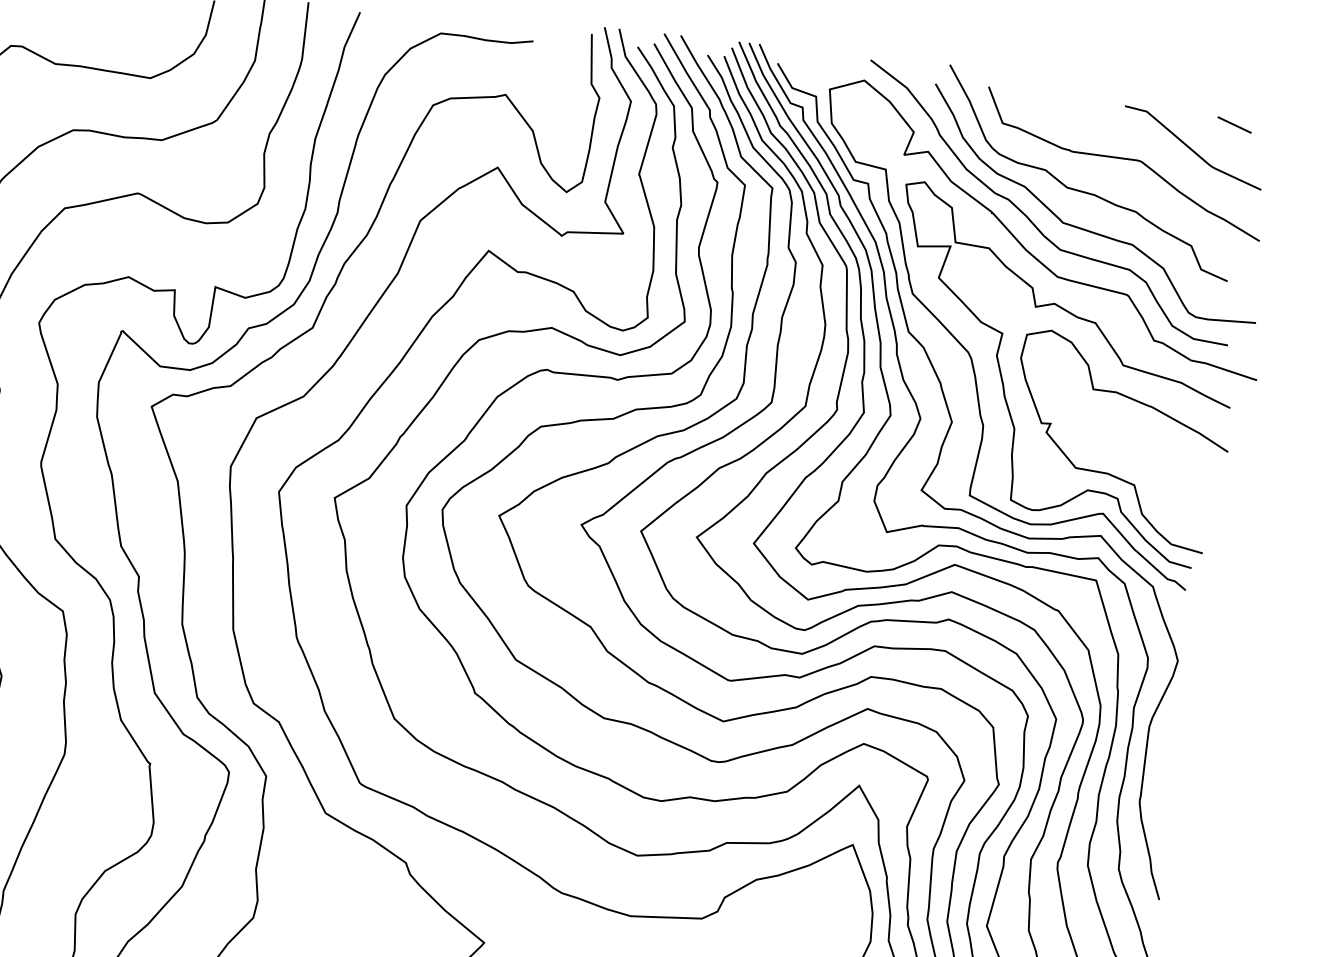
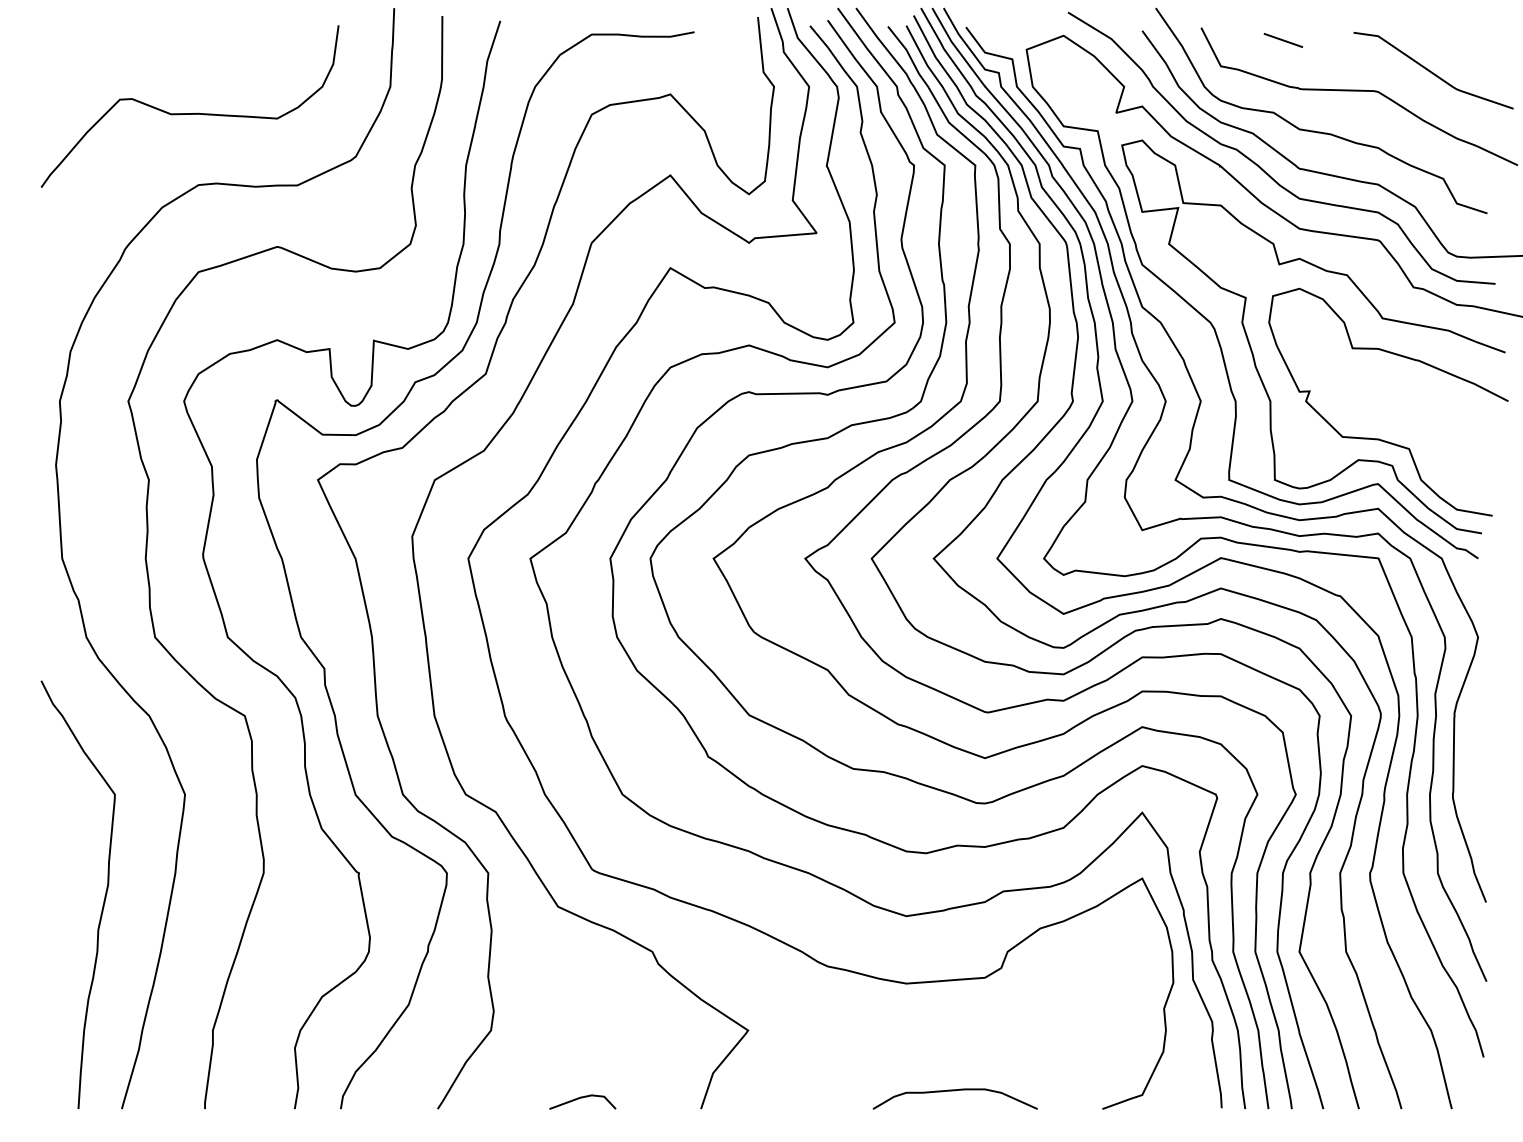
line: (1234, 125) -> (1283, 40), moved

